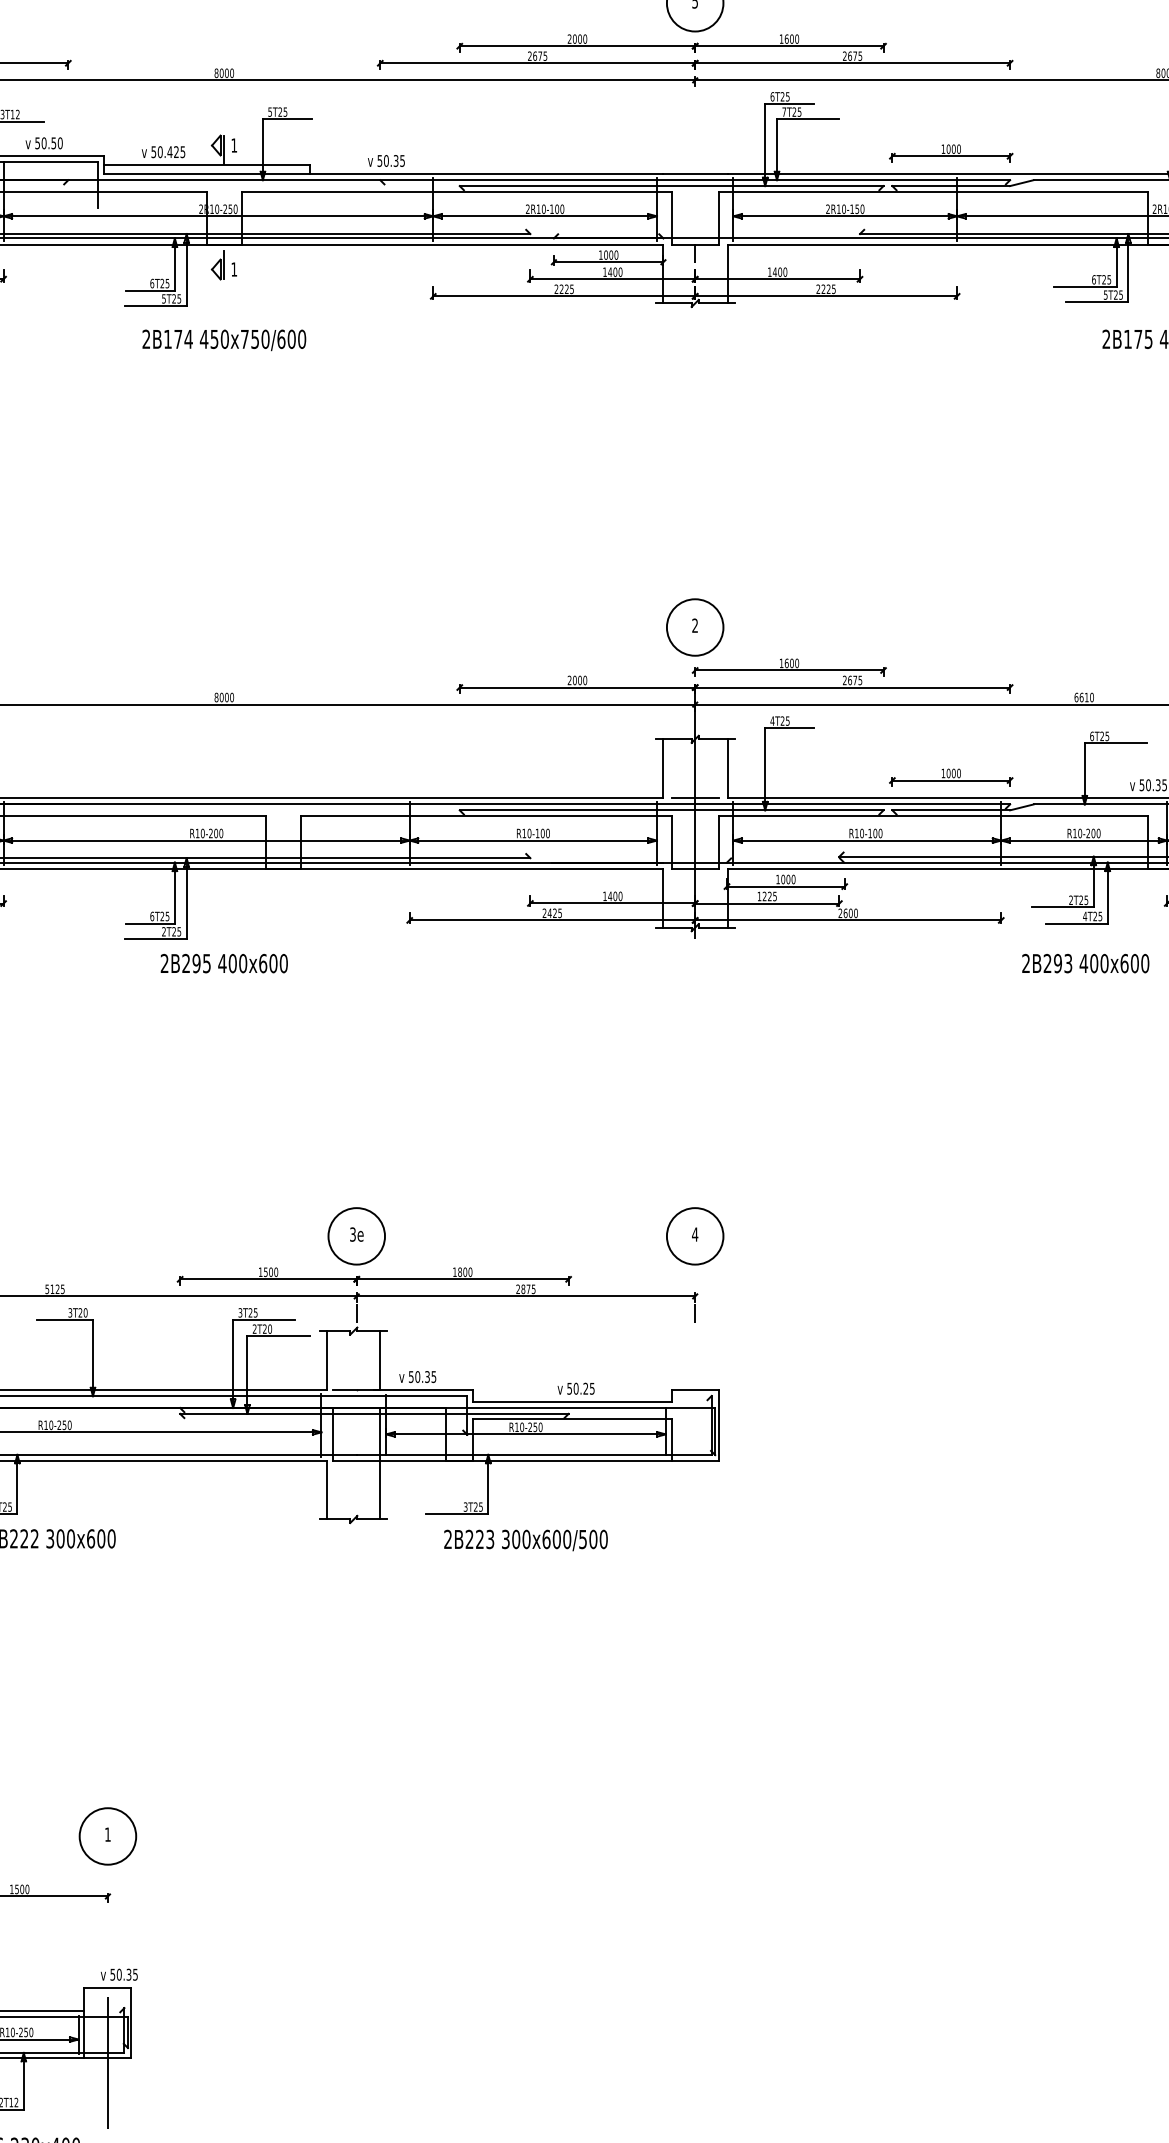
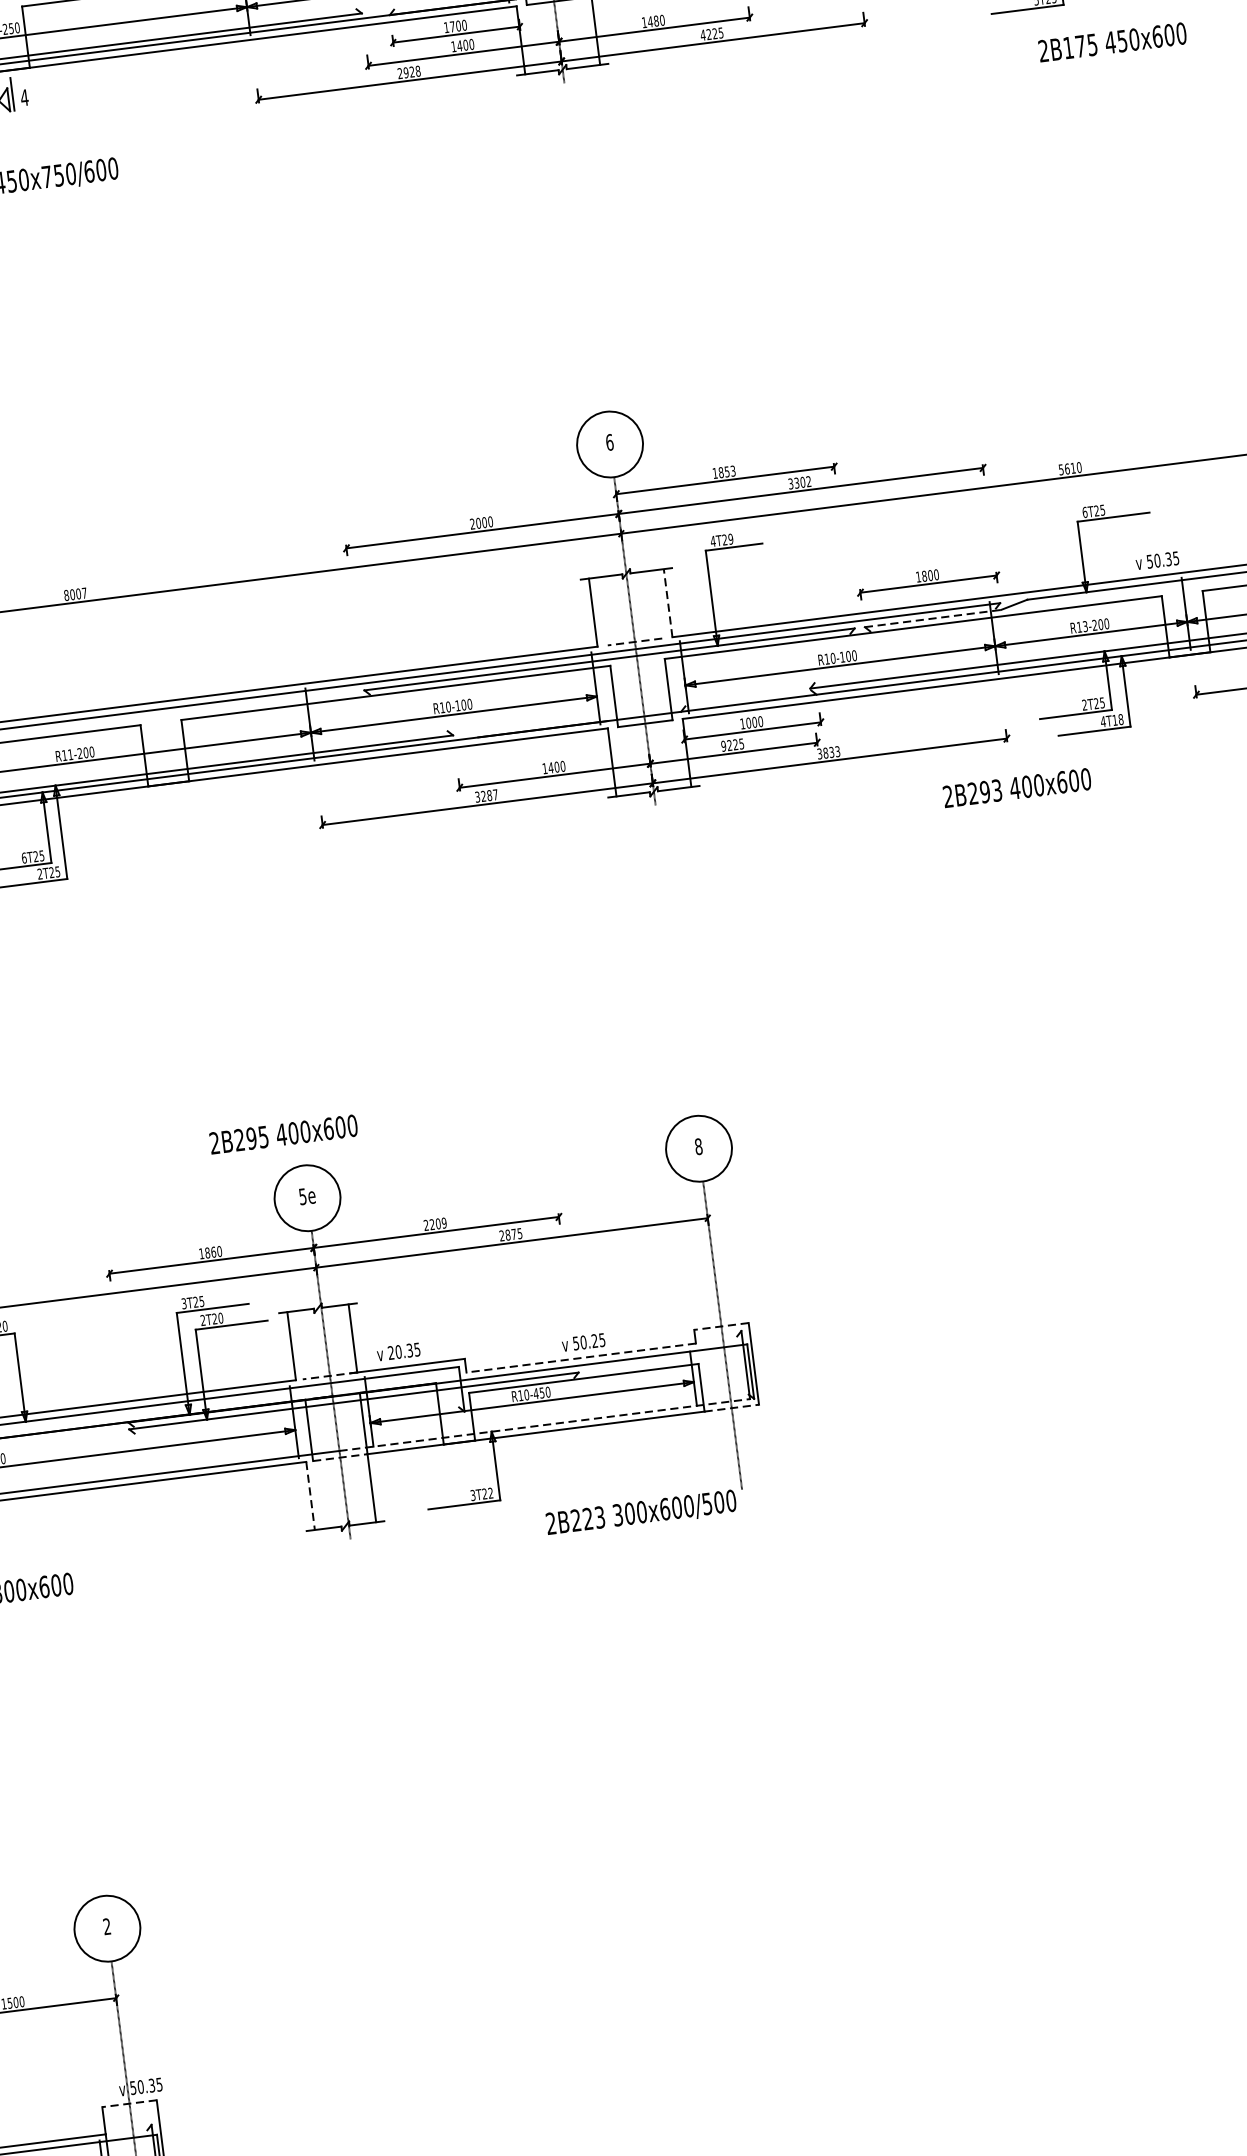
text: (606, 254) -> (452, 26), 1000 -> 1700
text: (234, 269) -> (24, 97), 1 -> 4
text: (780, 272) -> (656, 21), 1400 -> 1480
text: (818, 288) -> (703, 34), 2225 -> 4225
text: (566, 289) -> (411, 72), 2225 -> 2928
text: (695, 625) -> (610, 442), 2 -> 6
text: (791, 663) -> (726, 472), 1600 -> 1853
text: (852, 680) -> (799, 482), 2675 -> 3302
text: (232, 697) -> (85, 593), 8000 -> 8007
text: (1076, 697) -> (1061, 469), 6610 -> 5610
text: (787, 720) -> (730, 538), 4T25 -> 4T29
line: (727, 768) -> (668, 602), solid -> dashed
text: (948, 773) -> (924, 576), 1000 -> 1800
line: (695, 798) -> (635, 642), solid -> dashed
line: (951, 810) -> (933, 618), solid -> dashed
text: (202, 833) -> (70, 754), R10-200 -> R11-200
text: (1080, 833) -> (1085, 626), R10-200 -> R13-200
text: (759, 896) -> (723, 746), 1225 -> 9225
text: (551, 913) -> (485, 796), 2425 -> 3287
text: (847, 913) -> (828, 753), 2600 -> 3833
text: (1097, 916) -> (1117, 719), 4T25 -> 4T18
text: (223, 963) -> (282, 1134), moved
text: (1085, 963) -> (1016, 787), moved
text: (352, 1233) -> (302, 1195), 3e -> 5e
text: (695, 1234) -> (699, 1146), 4 -> 8
text: (267, 1271) -> (209, 1251), 1500 -> 1860
text: (462, 1271) -> (434, 1223), 1800 -> 2209
text: (410, 1377) -> (390, 1353), 50.35 -> 20.35
line: (356, 1389) -> (329, 1375), solid -> dashed
line: (695, 1389) -> (721, 1325), solid -> dashed
line: (571, 1401) -> (580, 1357), solid -> dashed
text: (530, 1426) -> (536, 1392), R10-250 -> R10-450
line: (534, 1454) -> (545, 1424), solid -> dashed
line: (356, 1460) -> (340, 1457), solid -> dashed
line: (695, 1460) -> (732, 1407), solid -> dashed
line: (327, 1490) -> (310, 1496), solid -> dashed
text: (480, 1506) -> (490, 1492), 3T25 -> 3T22
text: (525, 1540) -> (640, 1513), moved
text: (107, 1834) -> (106, 1926), 1 -> 2
line: (107, 1987) -> (128, 2103), solid -> dashed

